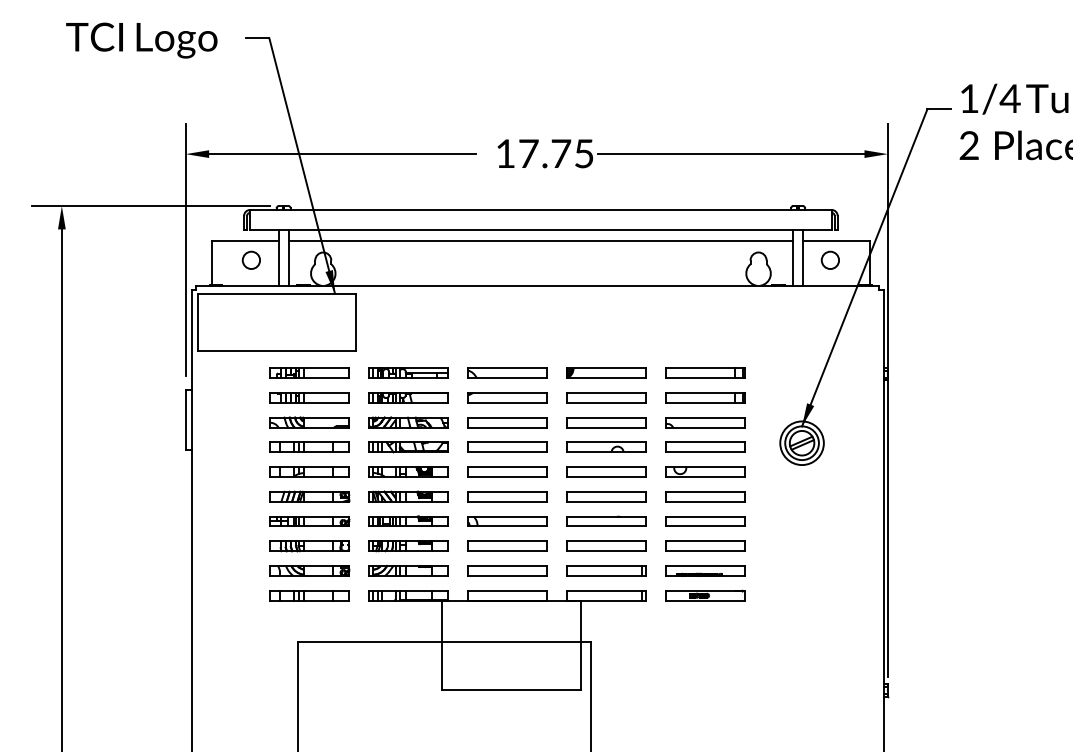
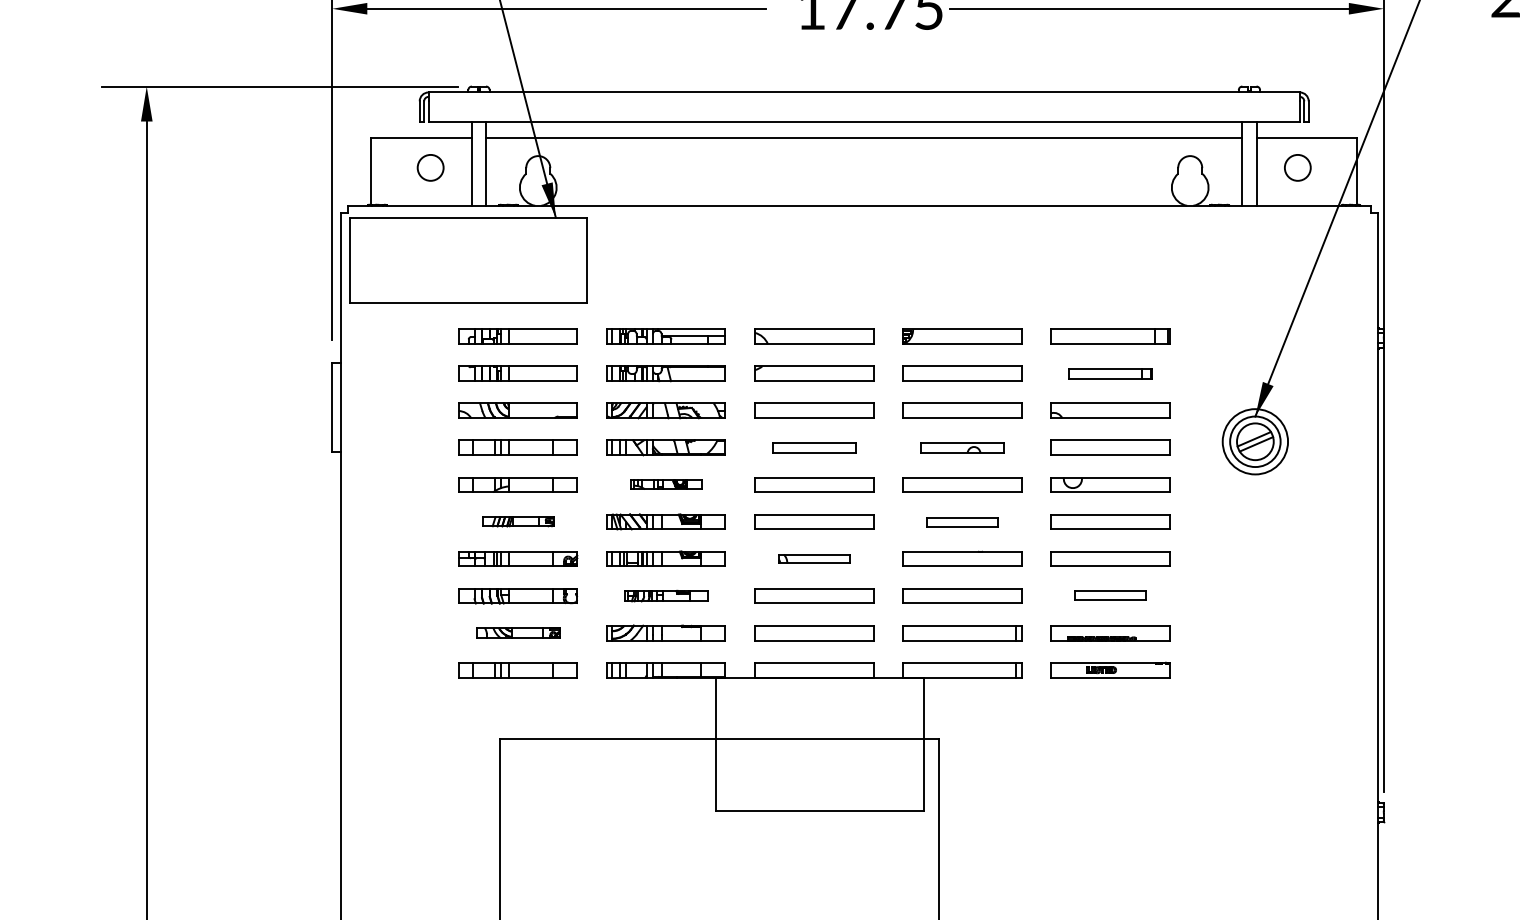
part: (705, 397) -> (1110, 373), size x0.7
part: (507, 446) -> (814, 446), size x0.7
part: (606, 446) -> (962, 446), size x0.7
part: (408, 471) -> (665, 484), size x0.6
part: (309, 496) -> (517, 521), size x0.6
part: (606, 496) -> (962, 521), size x0.6
part: (507, 521) -> (814, 558), size x0.6
part: (705, 545) -> (1110, 594), size x0.6
part: (408, 546) -> (665, 596), size x0.7
part: (309, 570) -> (517, 632), size x0.7

